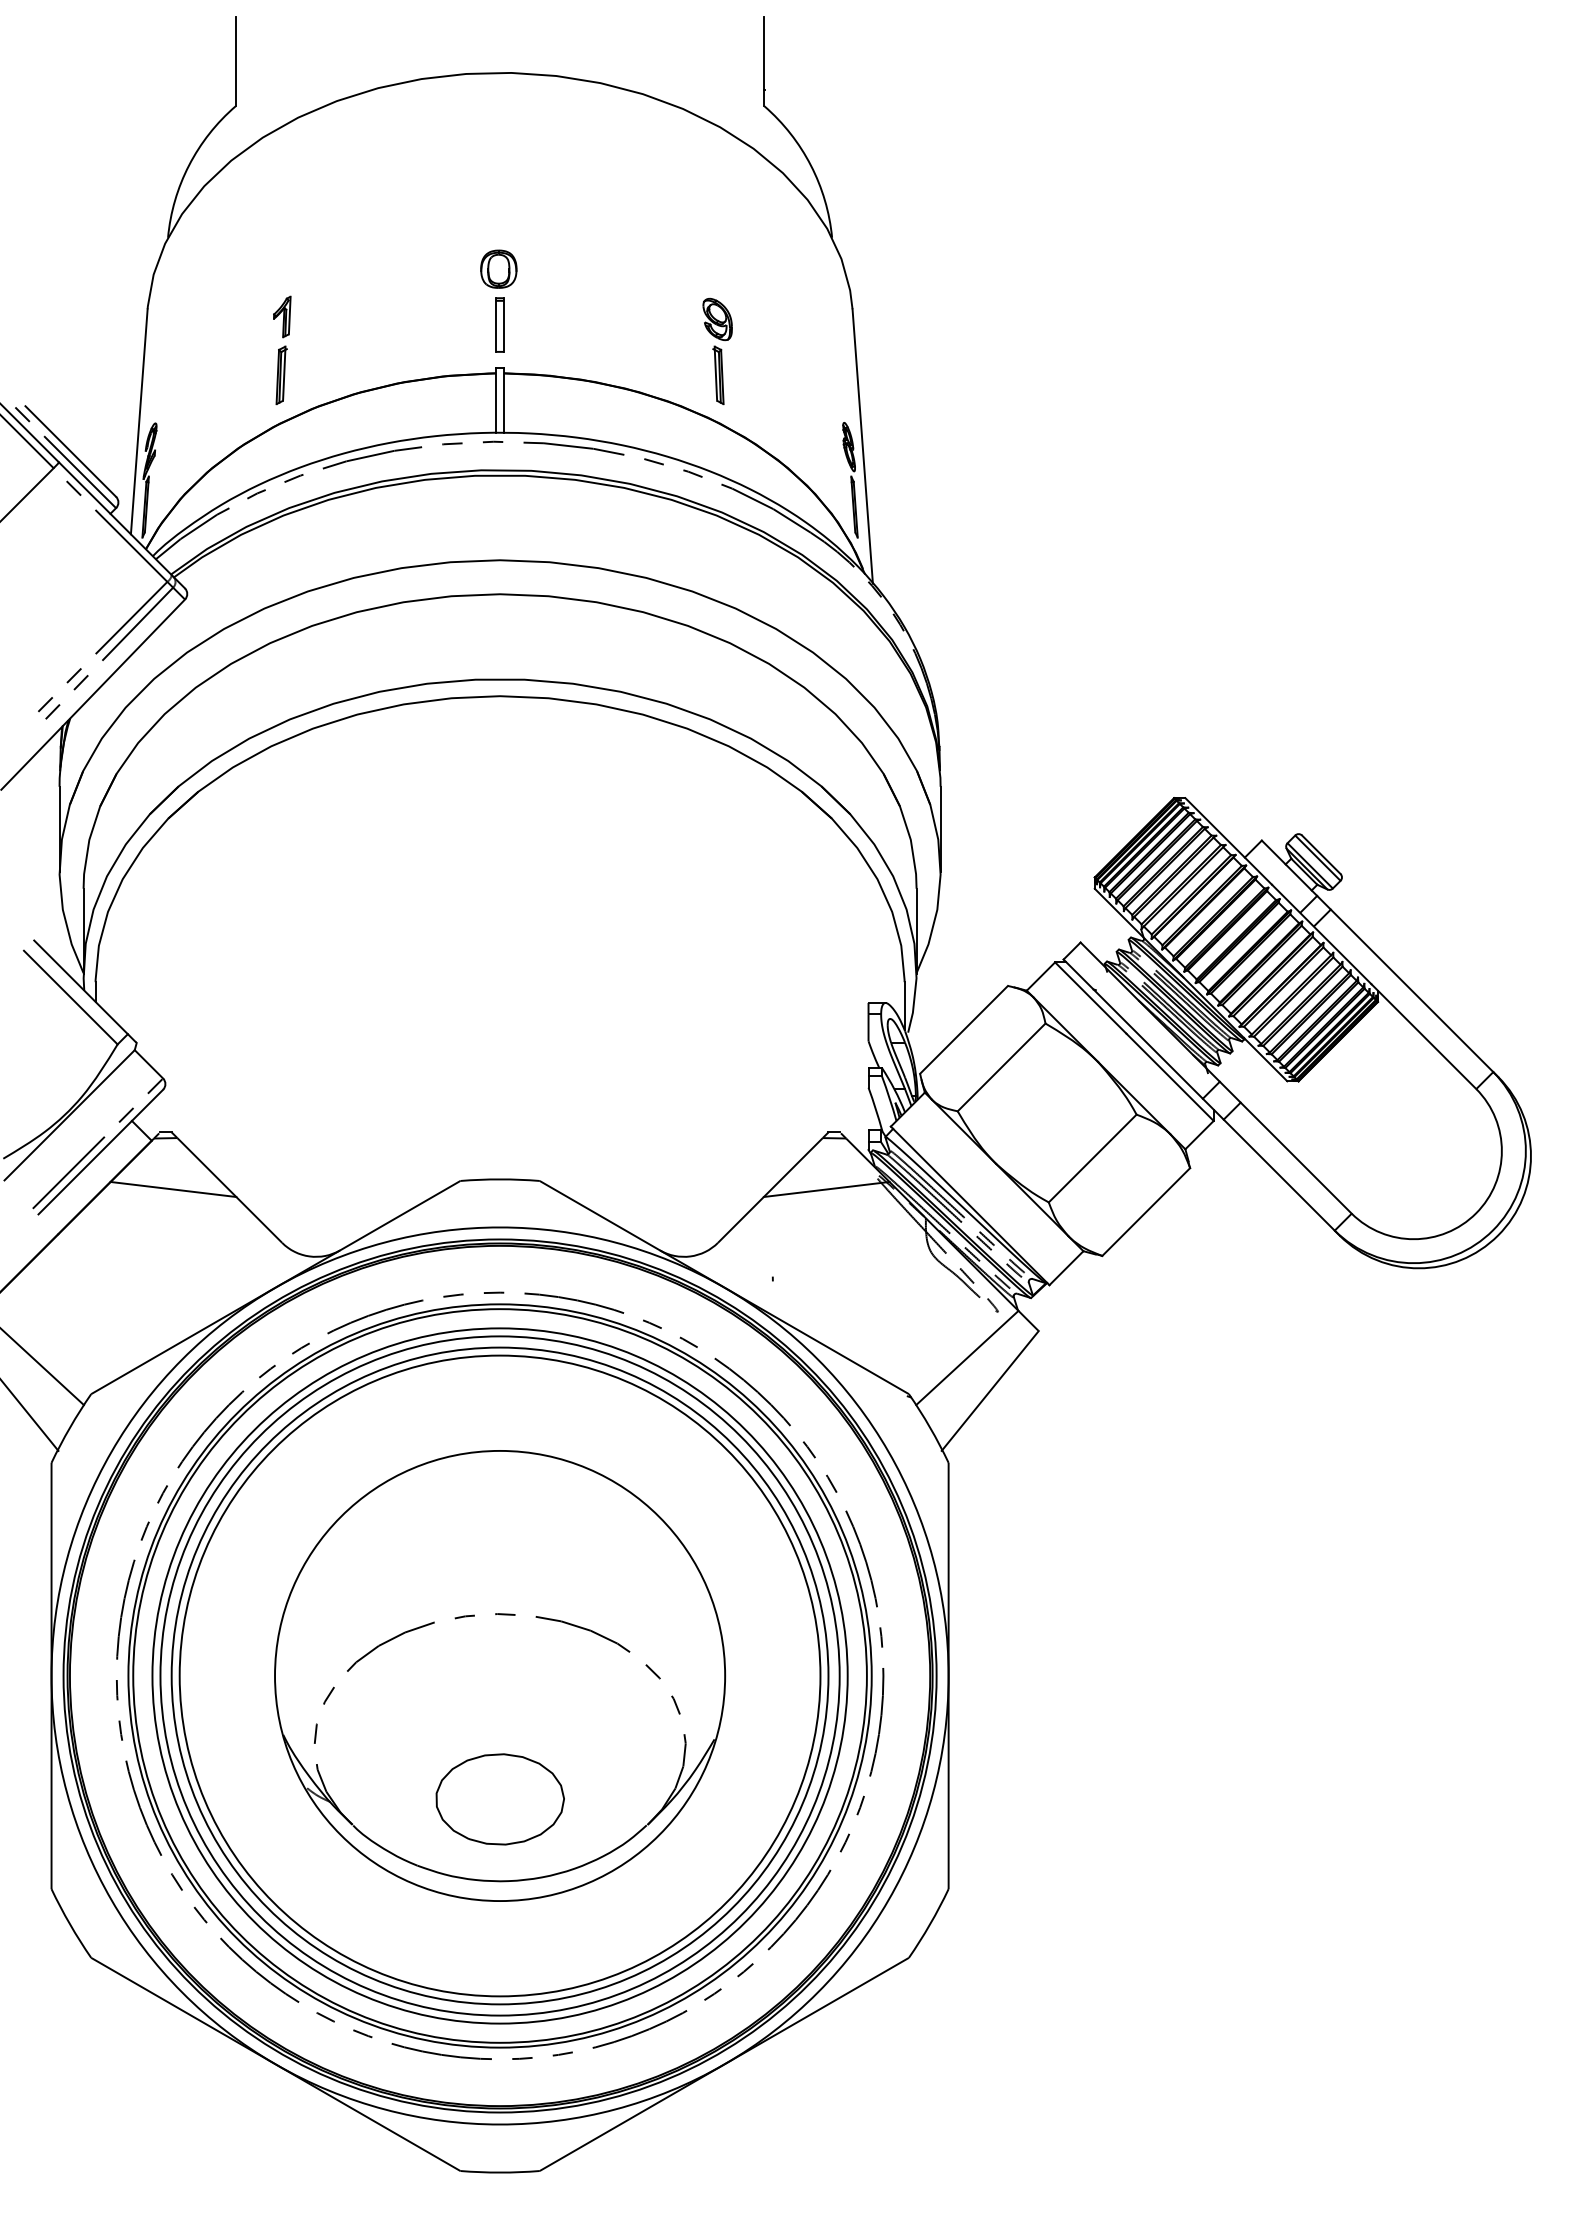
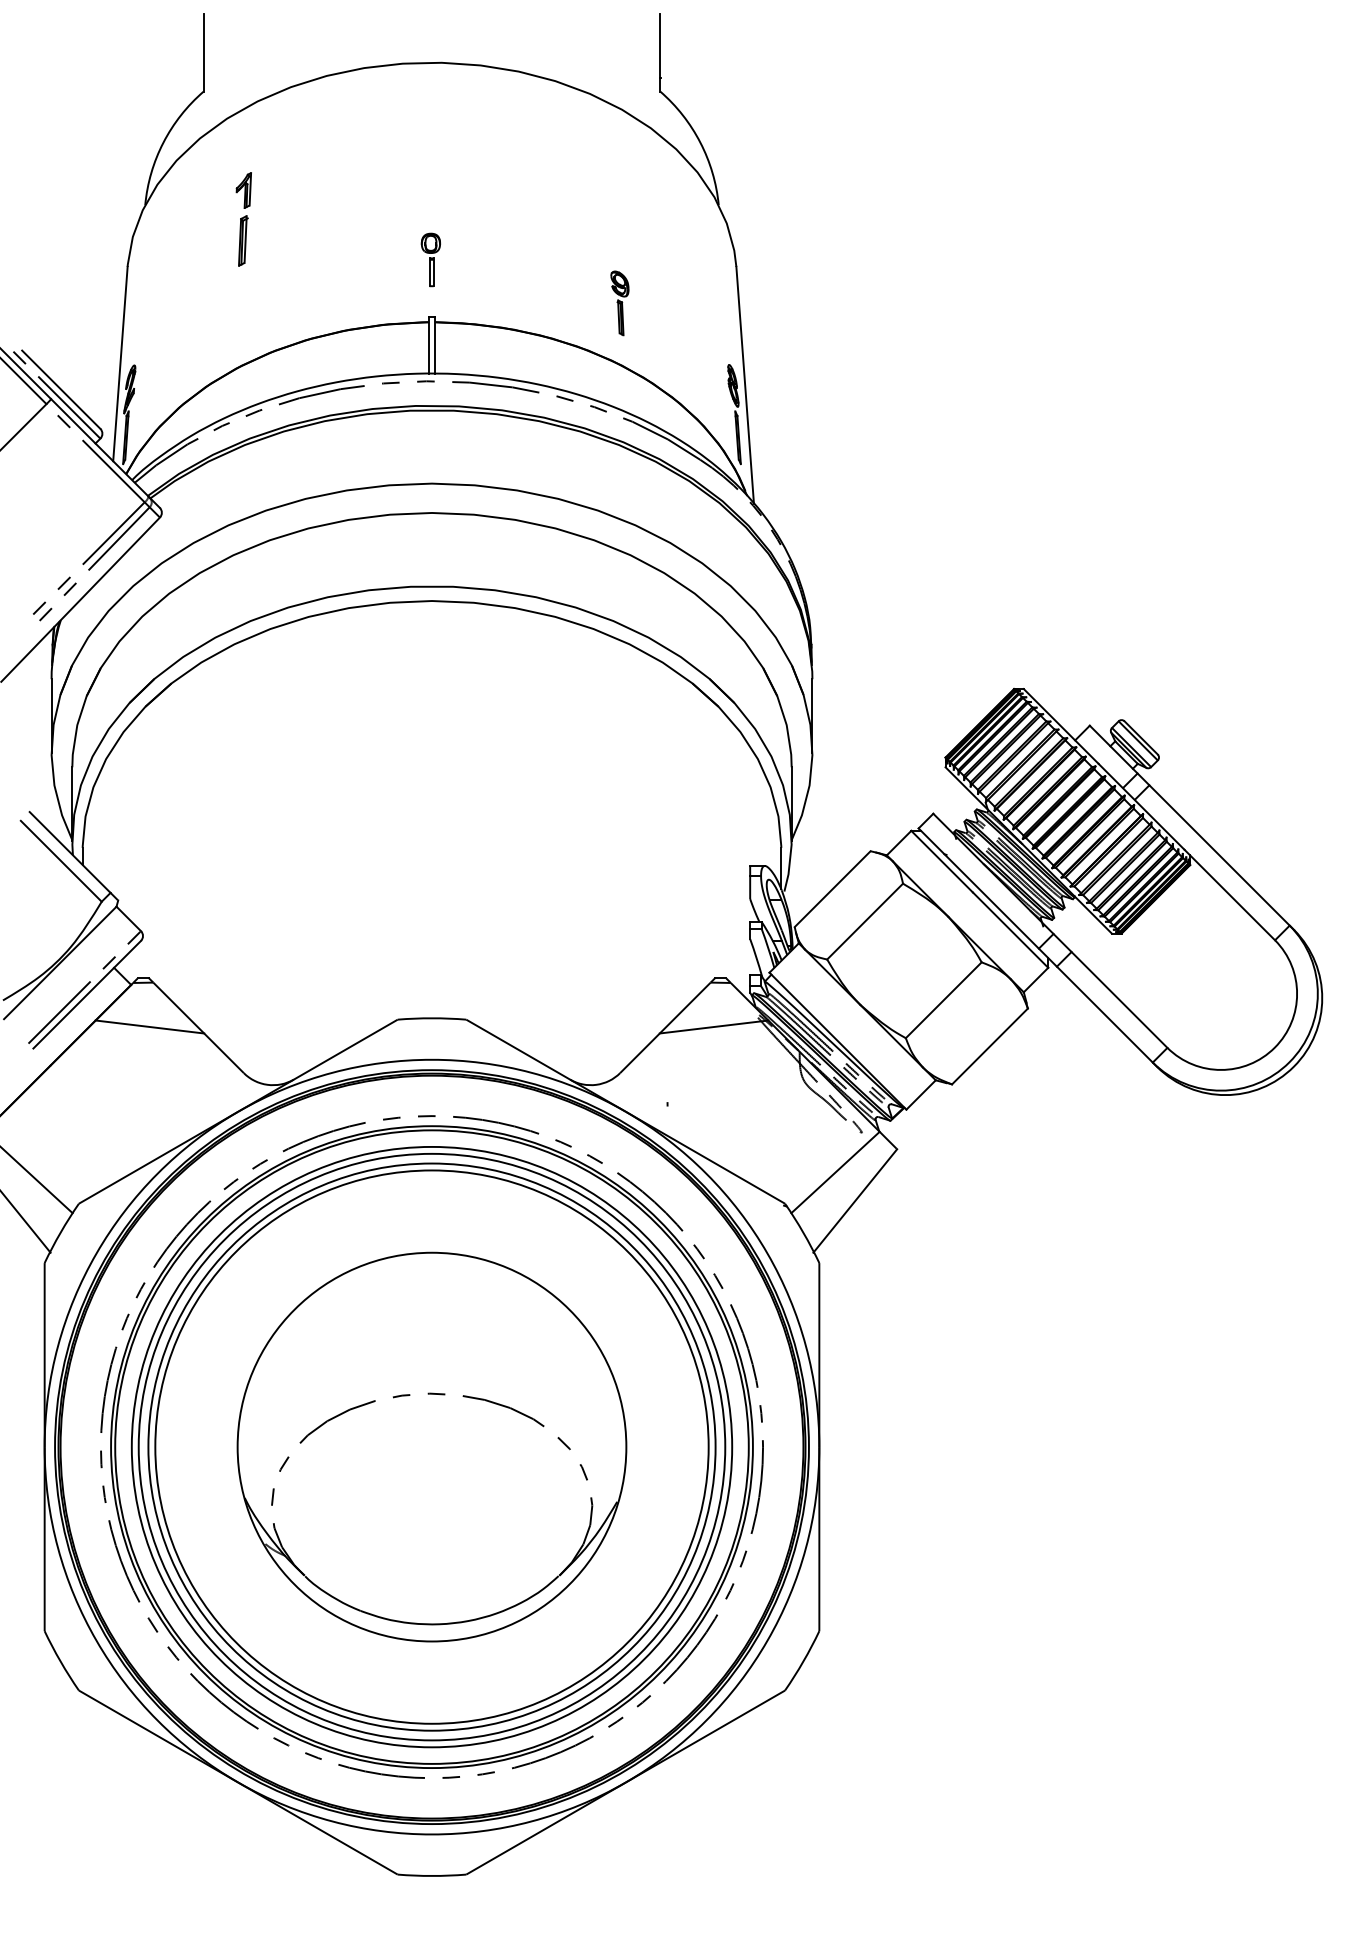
part: (498, 300) -> (430, 259), size x0.6
part: (281, 350) -> (243, 219), moved
part: (717, 351) -> (619, 303), size x0.7
part: (500, 1799) -> (432, 1553), removed

